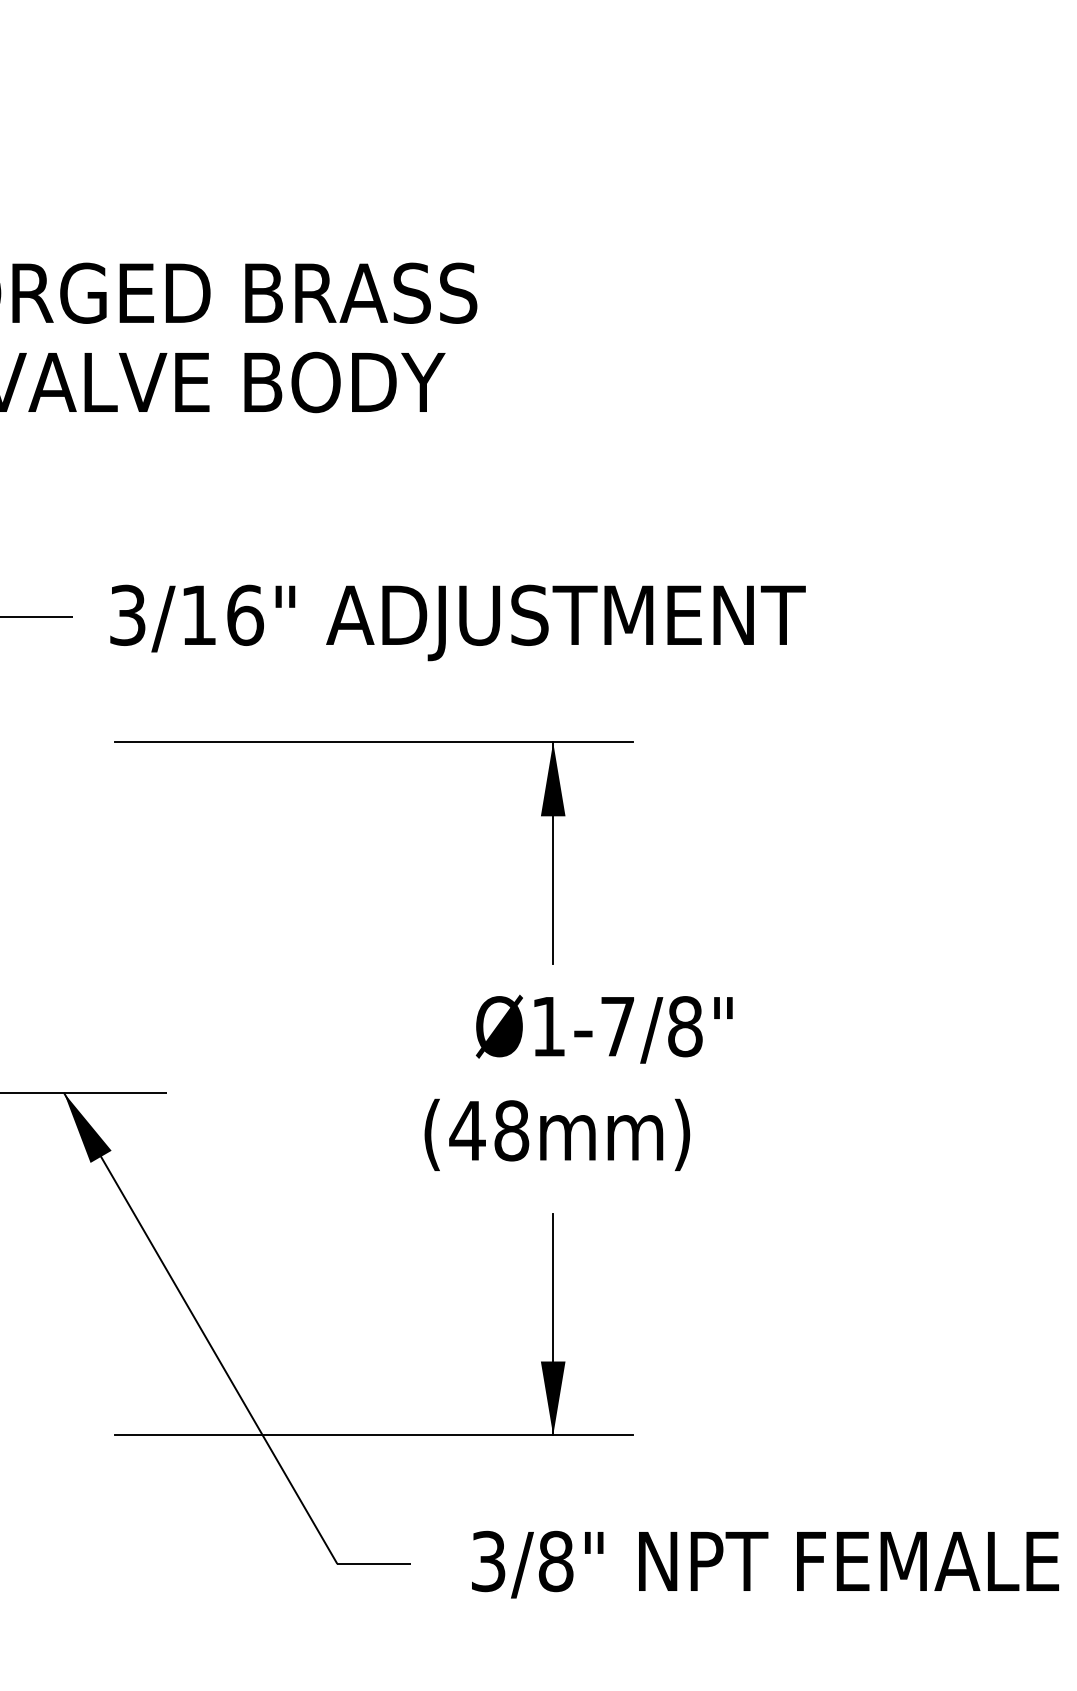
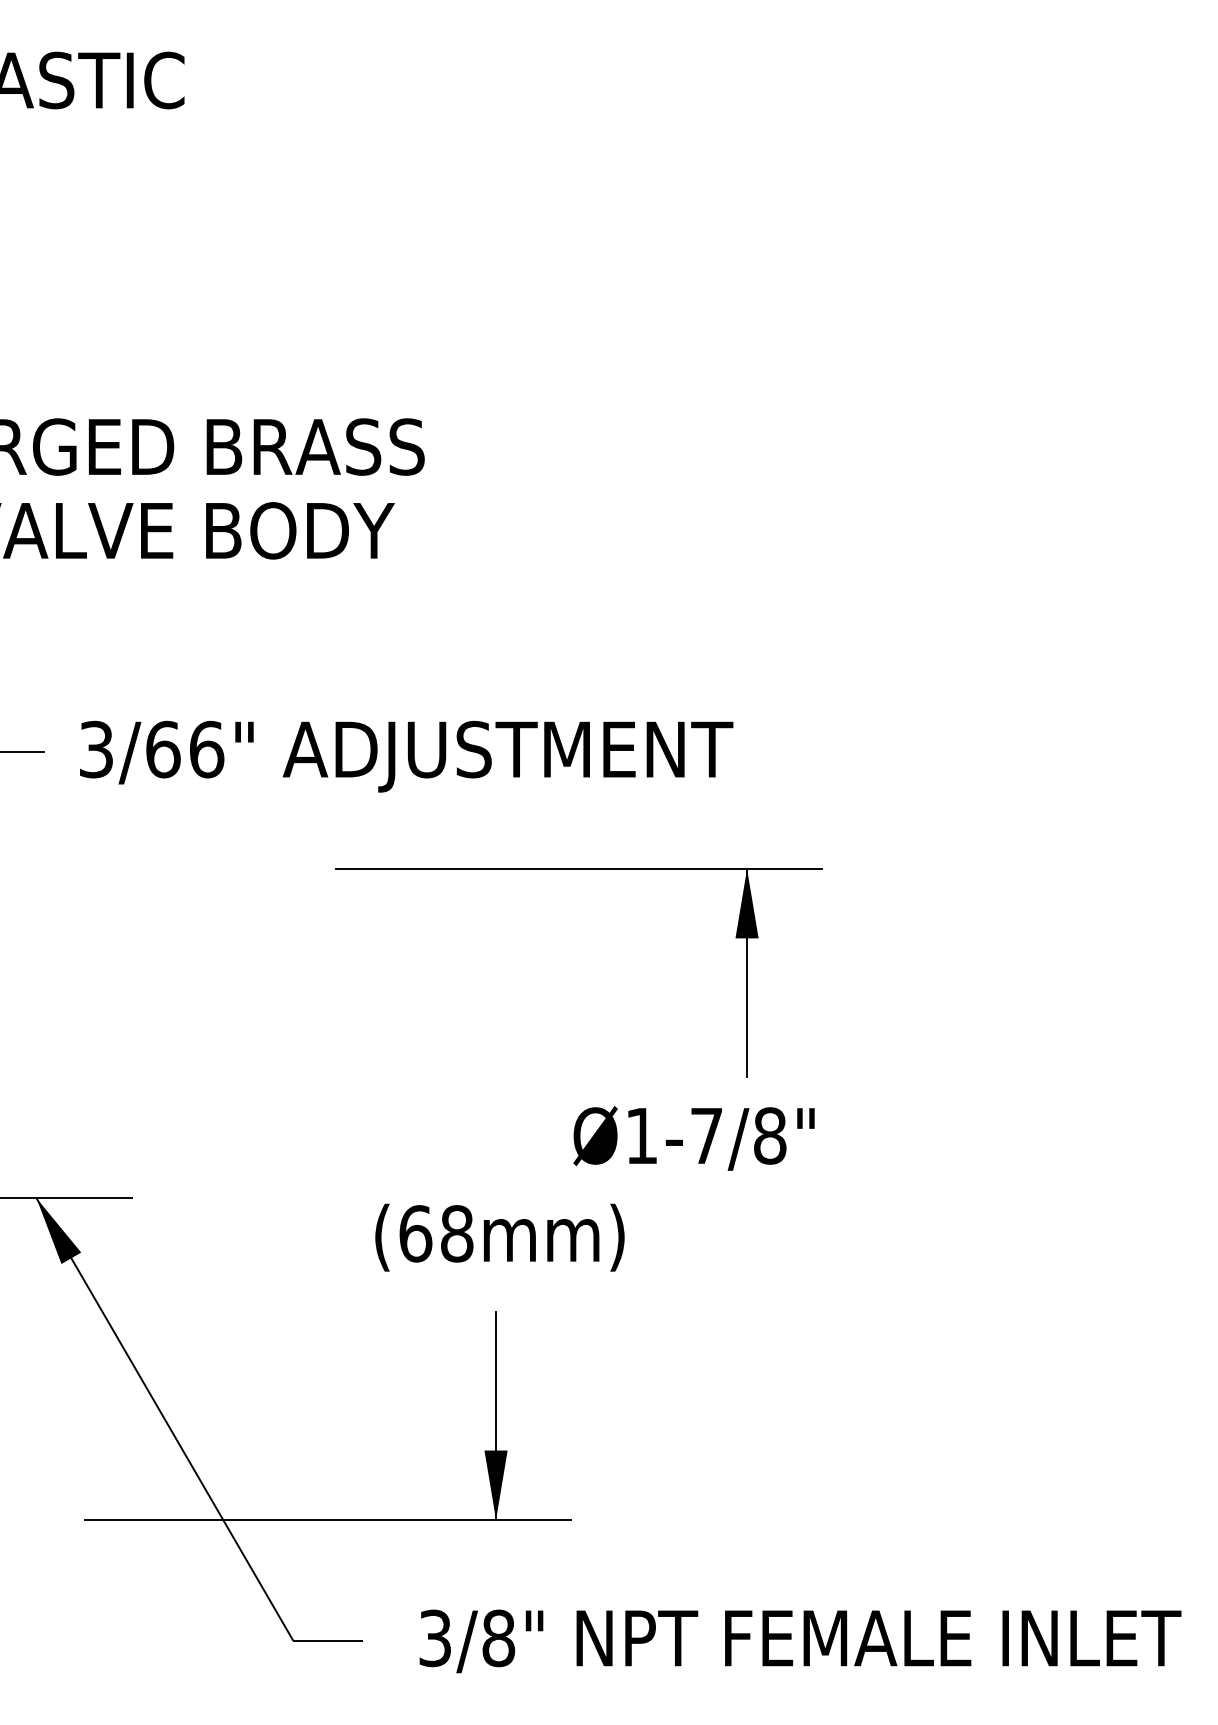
text: (199, 615) -> (163, 749), 3/16" -> 3/66"
part: (373, 742) -> (578, 869), moved
text: (603, 1029) -> (693, 1138), moved
text: (467, 1130) -> (415, 1233), (48mm) -> (68mm)

